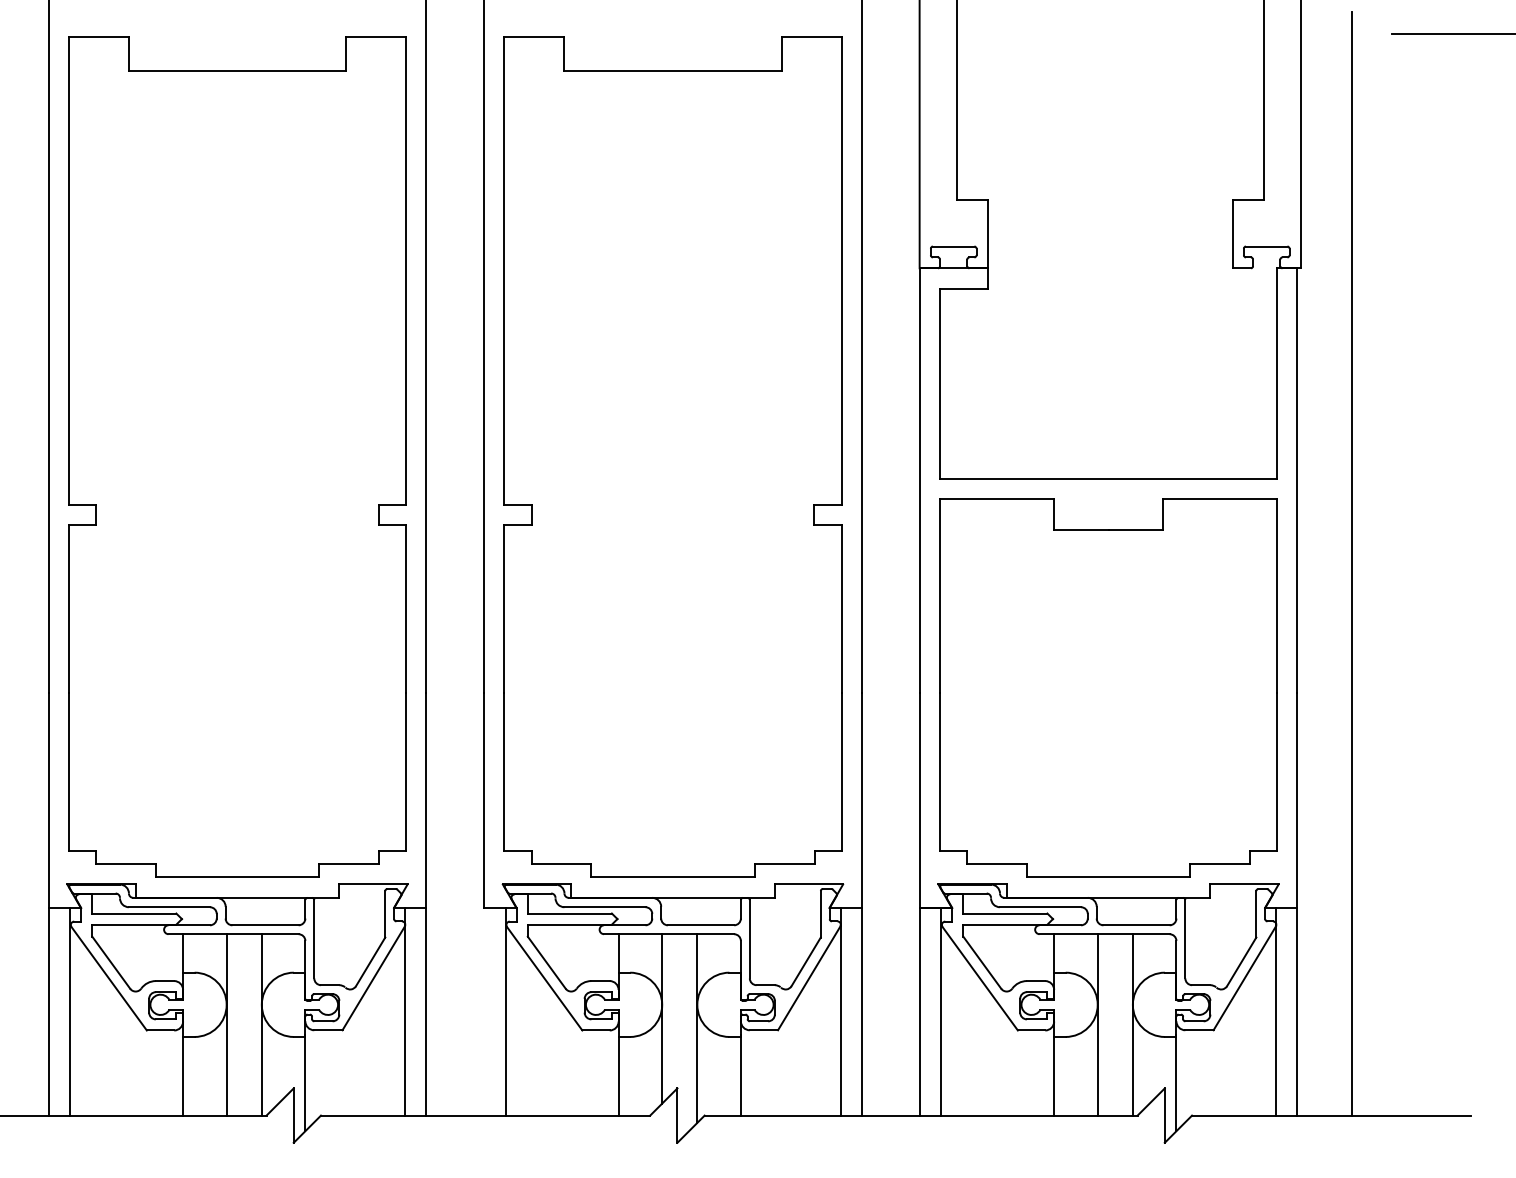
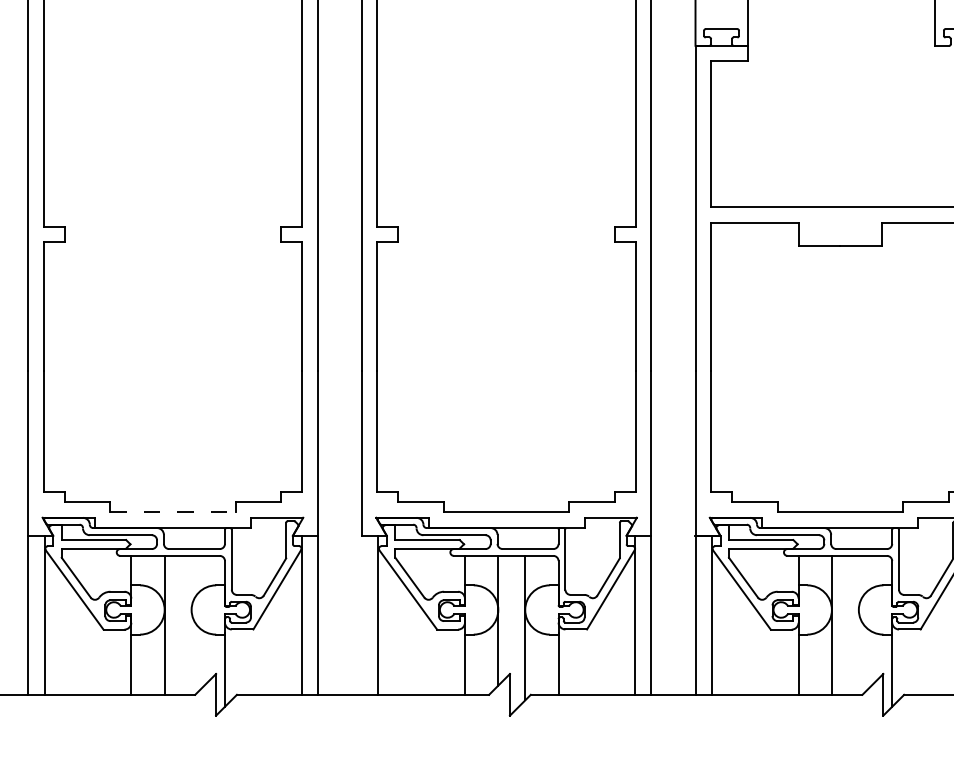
line: (237, 877) -> (172, 512), solid -> dashed
line: (261, 1024) -> (191, 625), removed
line: (1132, 1024) -> (858, 625), removed

